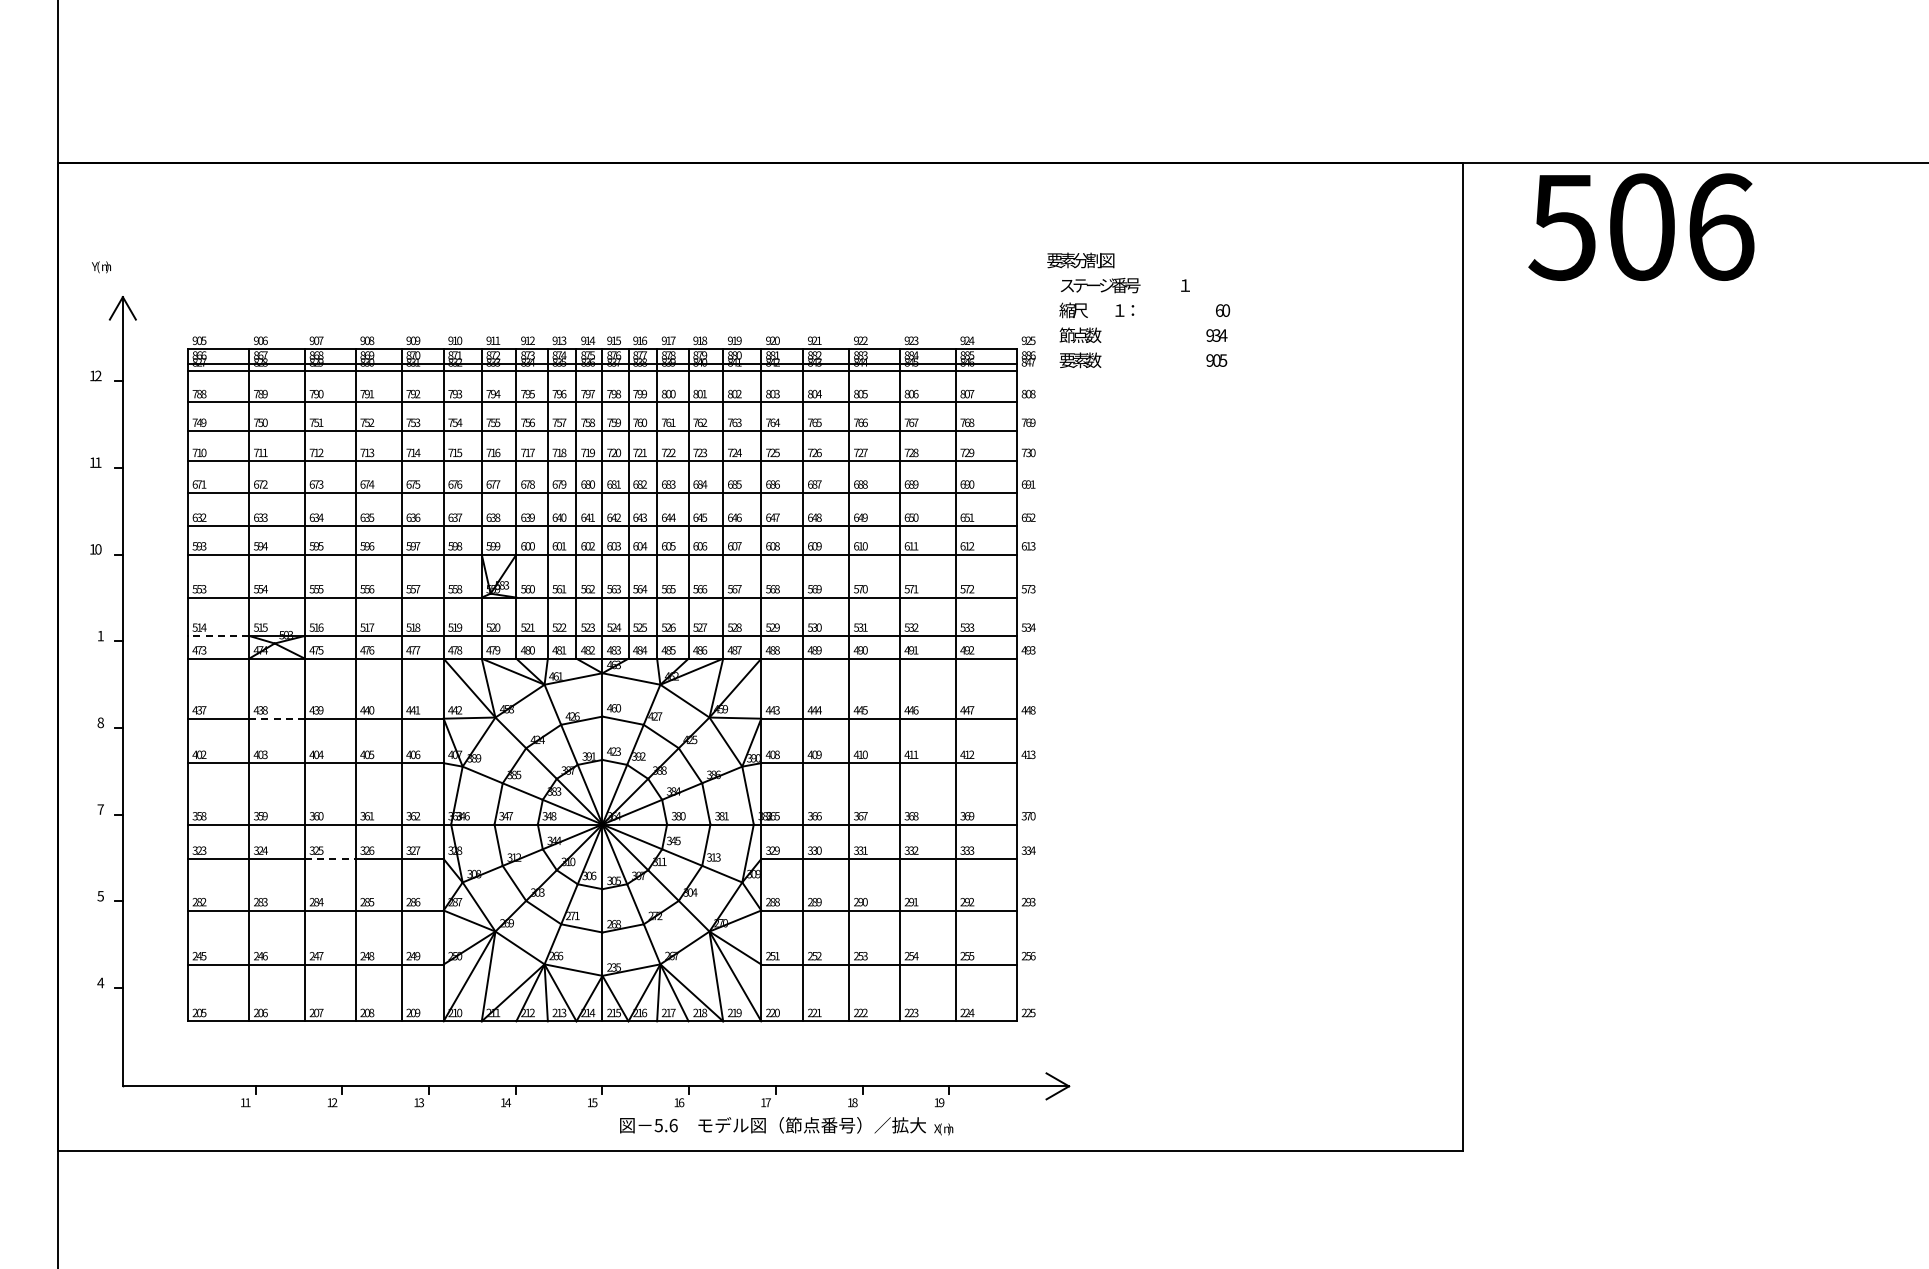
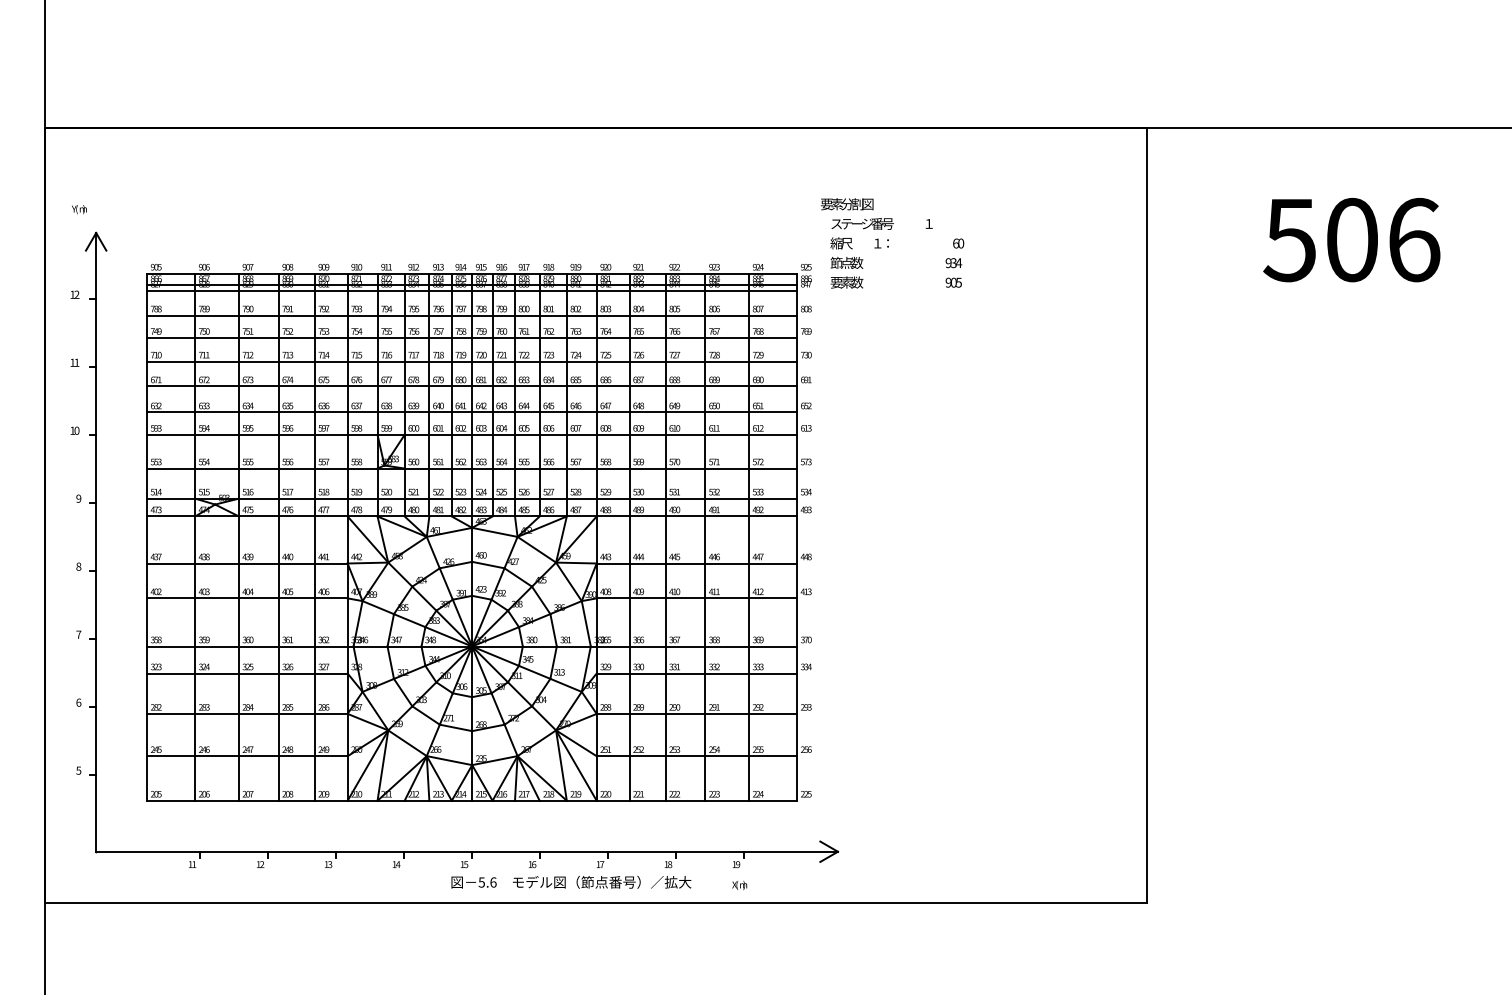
text: (1641, 226) -> (1351, 239), moved
text: (100, 635) -> (78, 498), 1 -> 9
line: (218, 635) -> (171, 498), dashed -> solid
line: (277, 718) -> (217, 563), dashed -> solid
line: (330, 859) -> (258, 673), dashed -> solid
text: (100, 895) -> (78, 702), 5 -> 6
text: (100, 982) -> (78, 770), 4 -> 5
text: (772, 1125) -> (570, 882), moved

